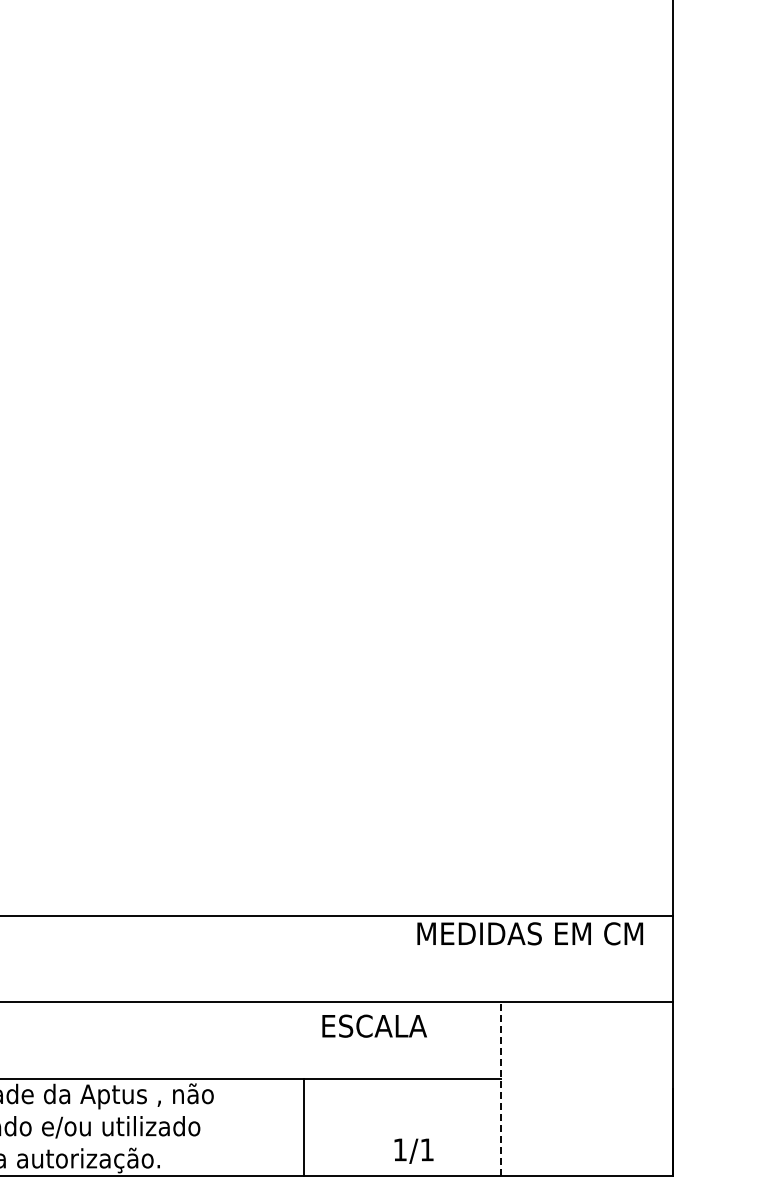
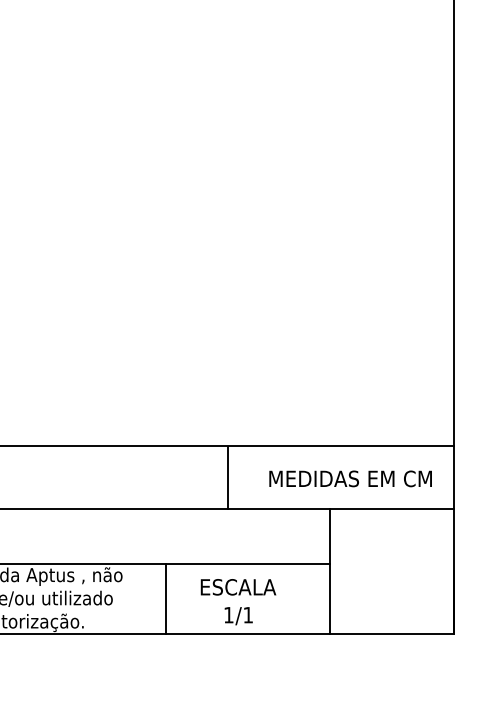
text: (529, 933) -> (350, 478), moved
line: (359, 959) -> (227, 477), added
text: (374, 1025) -> (238, 586), moved
line: (501, 1089) -> (329, 571), dashed -> solid
line: (304, 1127) -> (165, 599), moved
text: (413, 1150) -> (238, 615), moved

